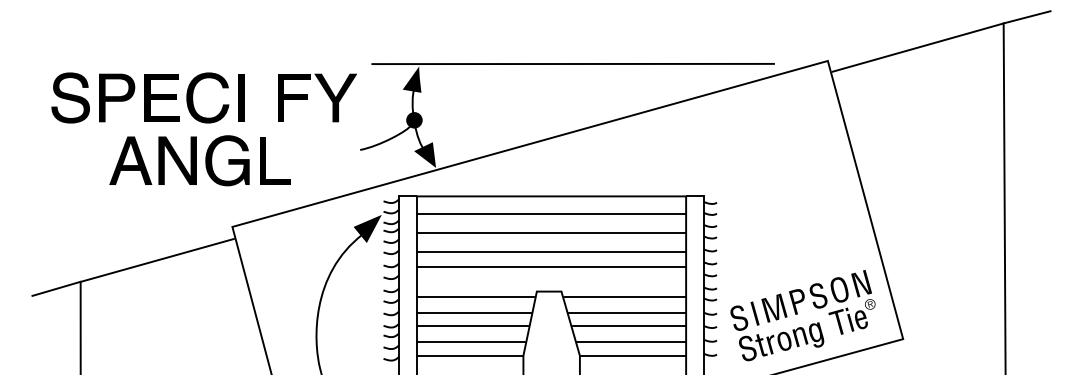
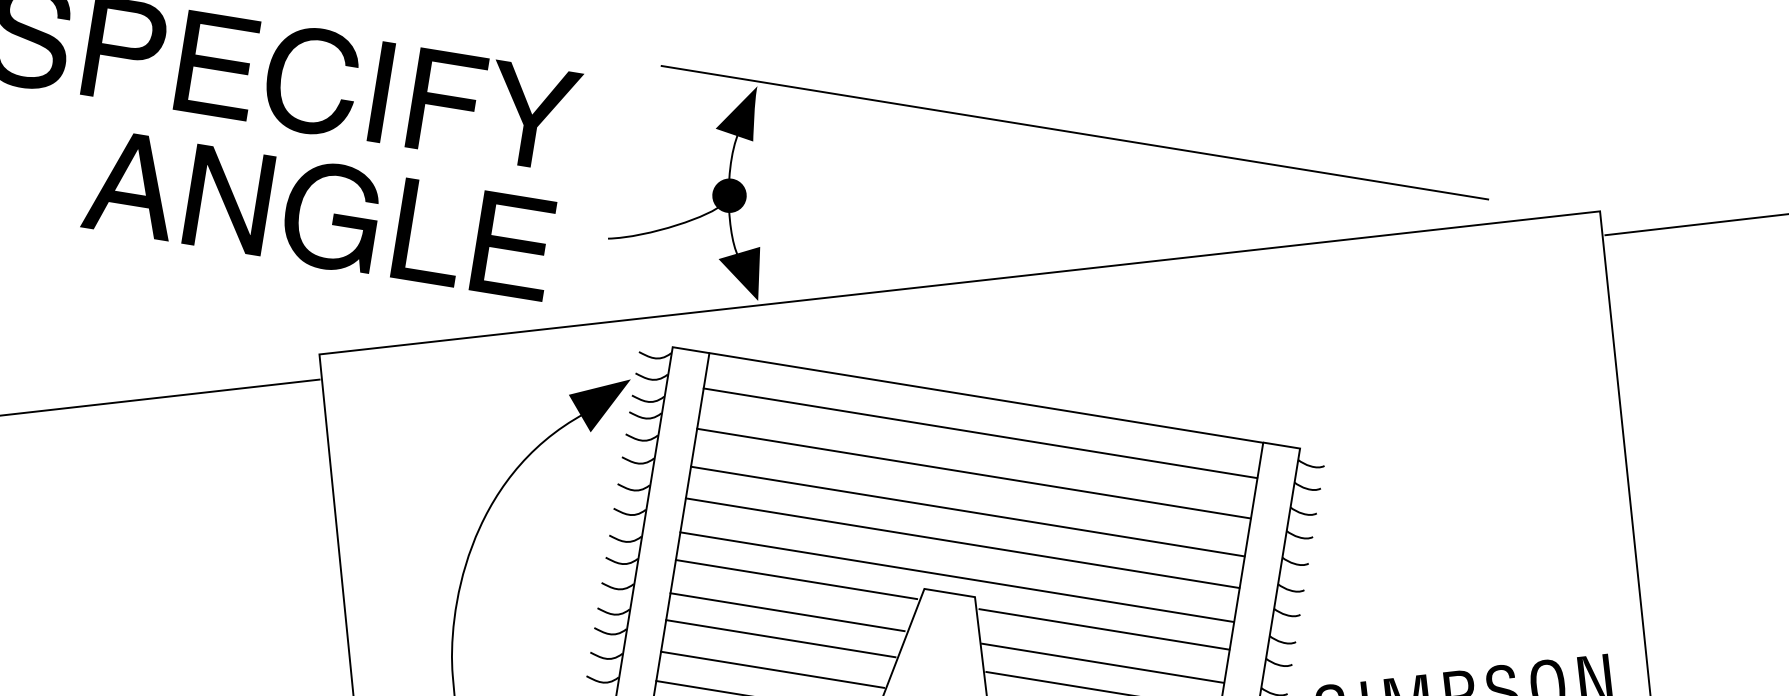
part: (326, 93) -> (514, 104), moved
part: (315, 160) -> (512, 245), added
line: (550, 283) -> (955, 576), added

